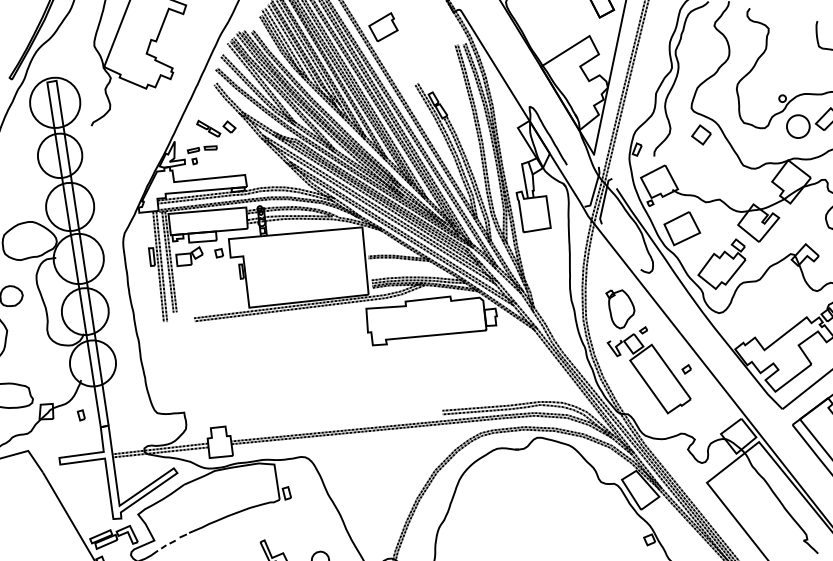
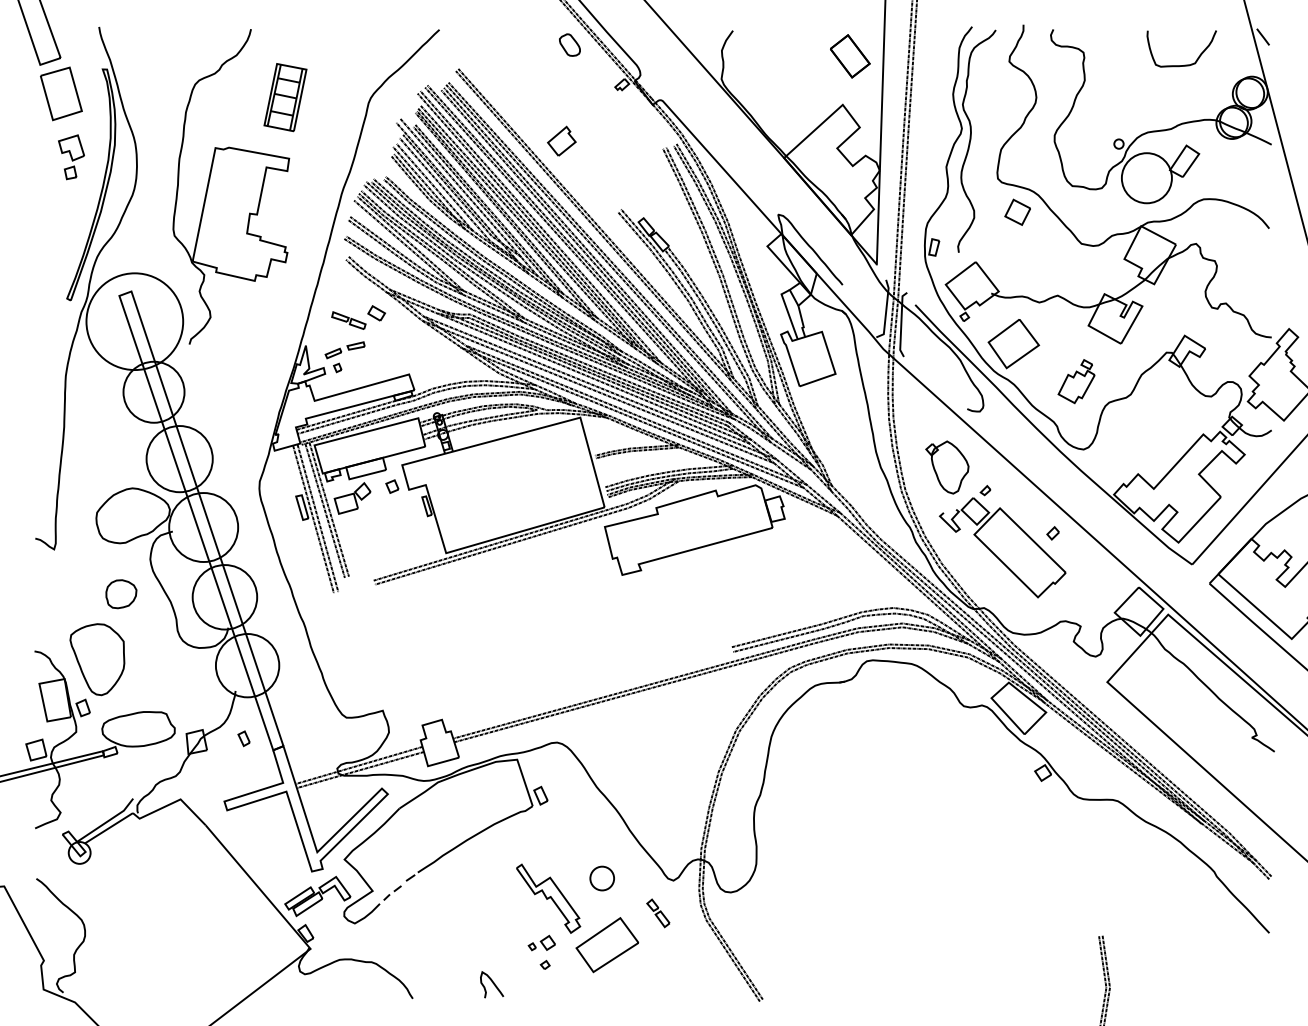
part: (383, 26) -> (561, 140), size x0.7
circle: (54, 102) -> (134, 321), size x1.4
circle: (798, 126) -> (1146, 177), size x1.6
part: (722, 263) -> (1076, 381), size x0.6

